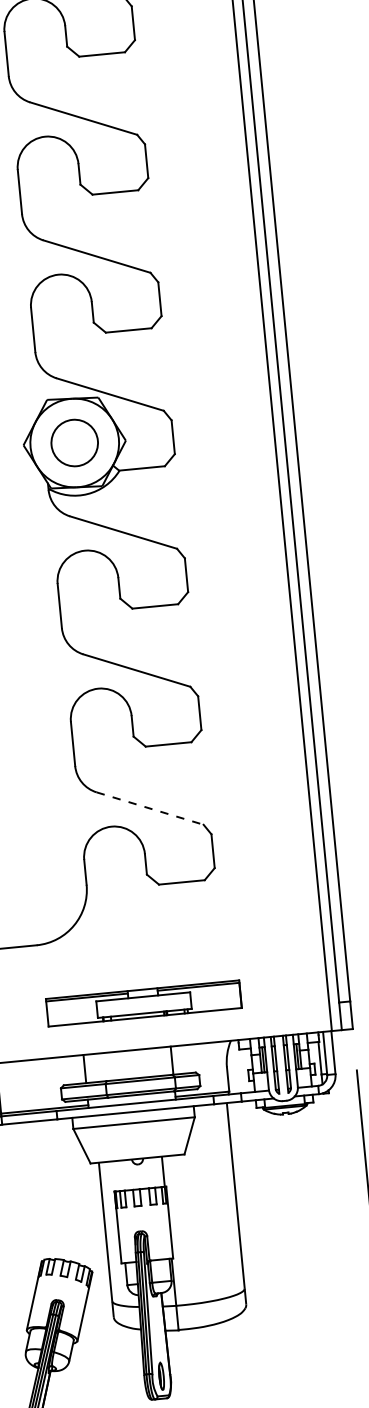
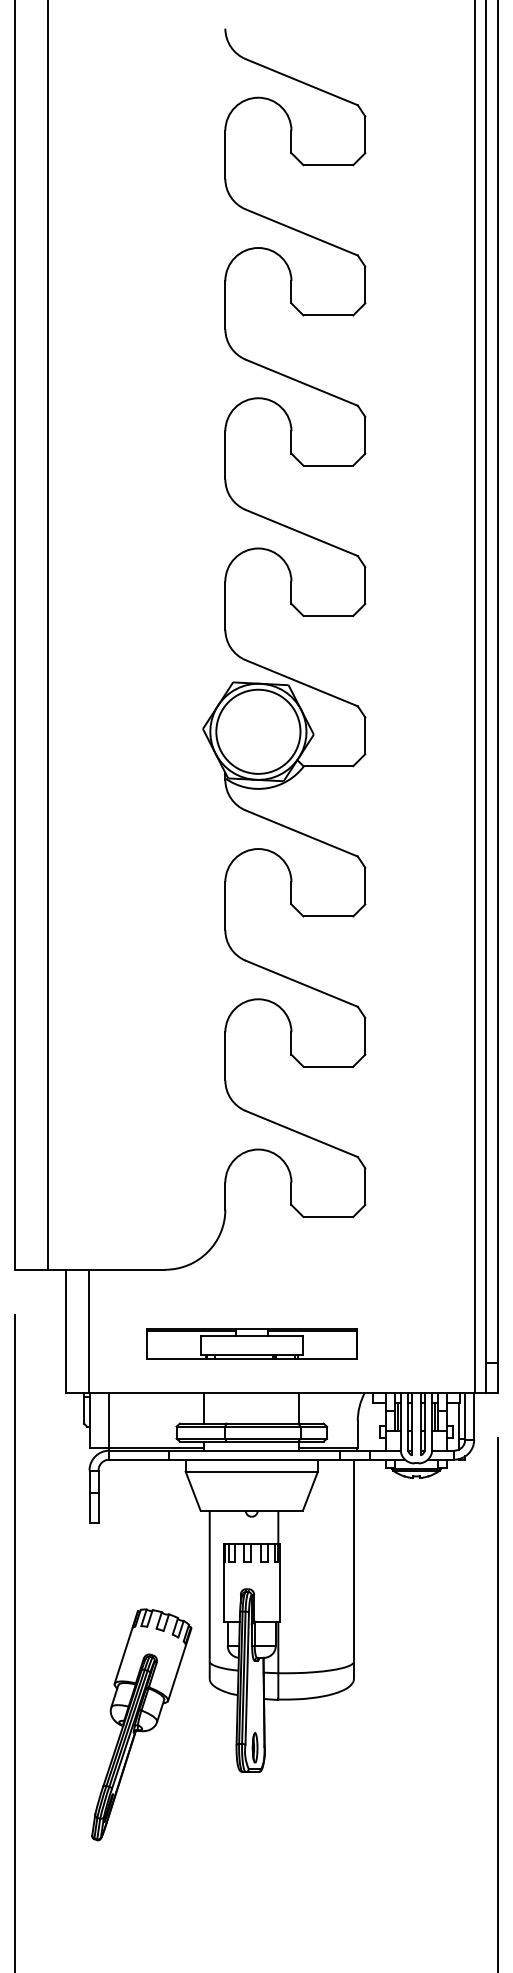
circle: (74, 442) -> (258, 731), size x1.67
line: (149, 809) -> (301, 1134), dashed -> solid
part: (143, 1003) -> (251, 1343), moved

